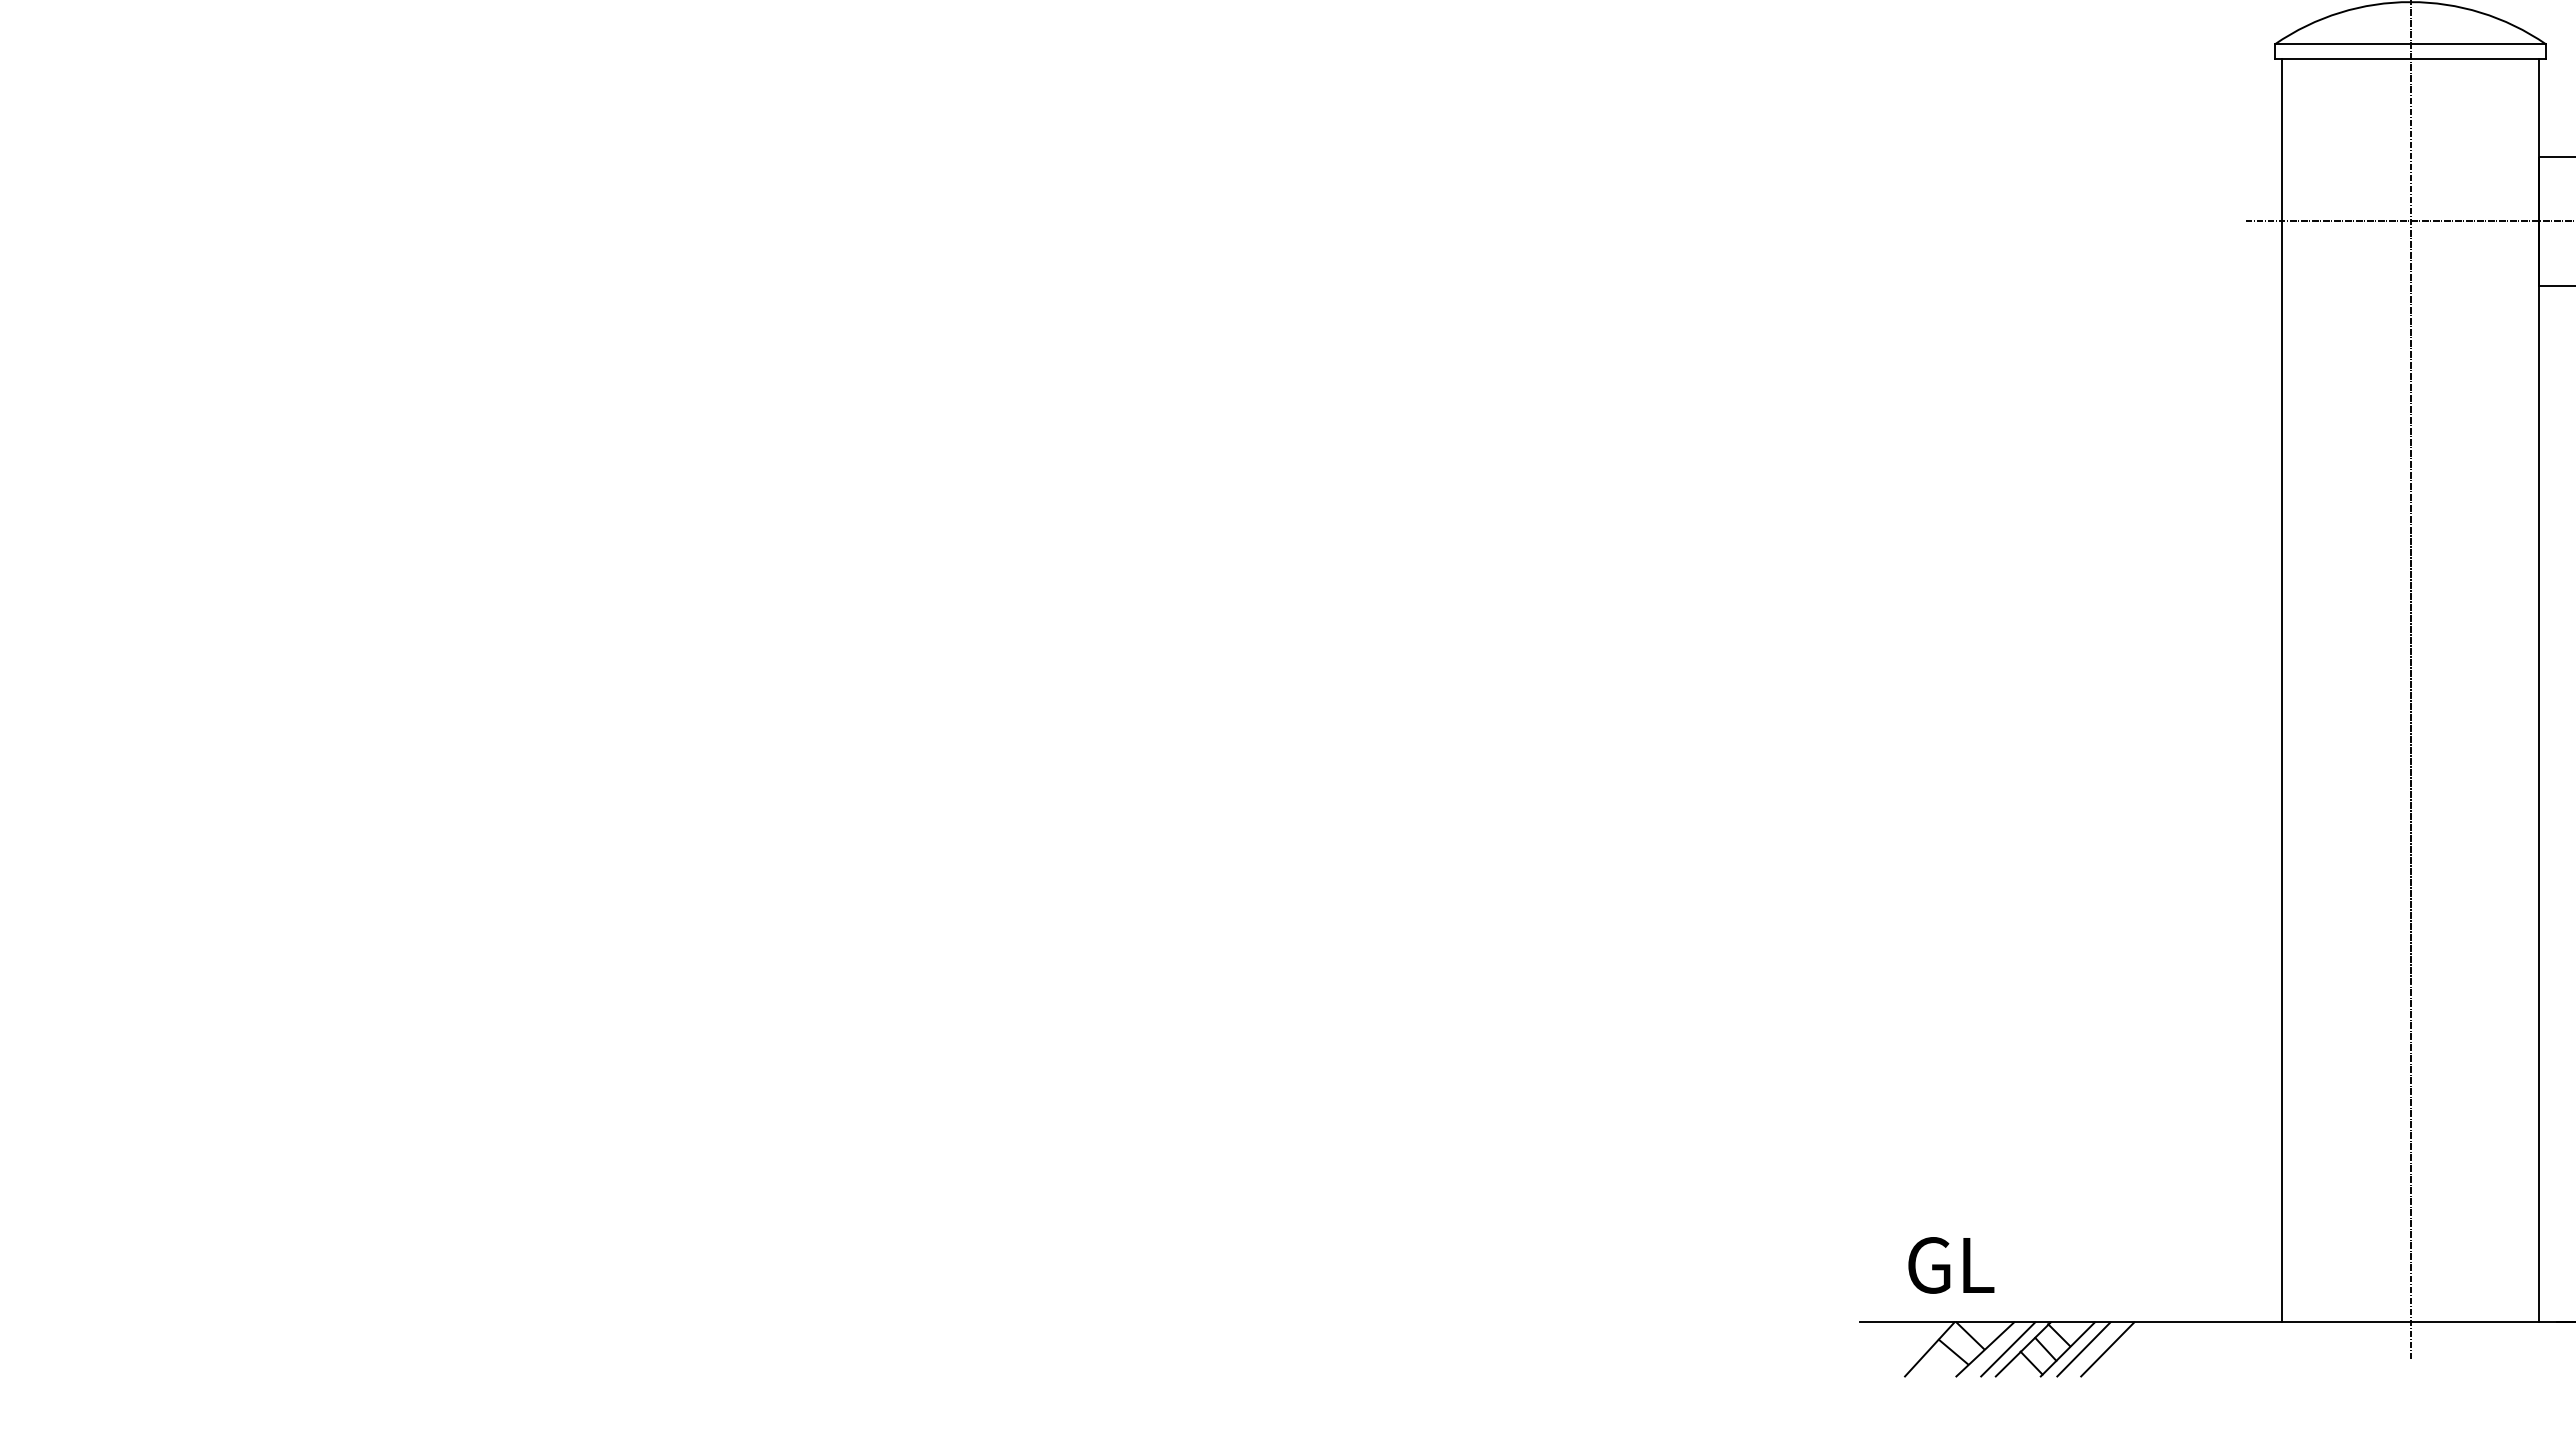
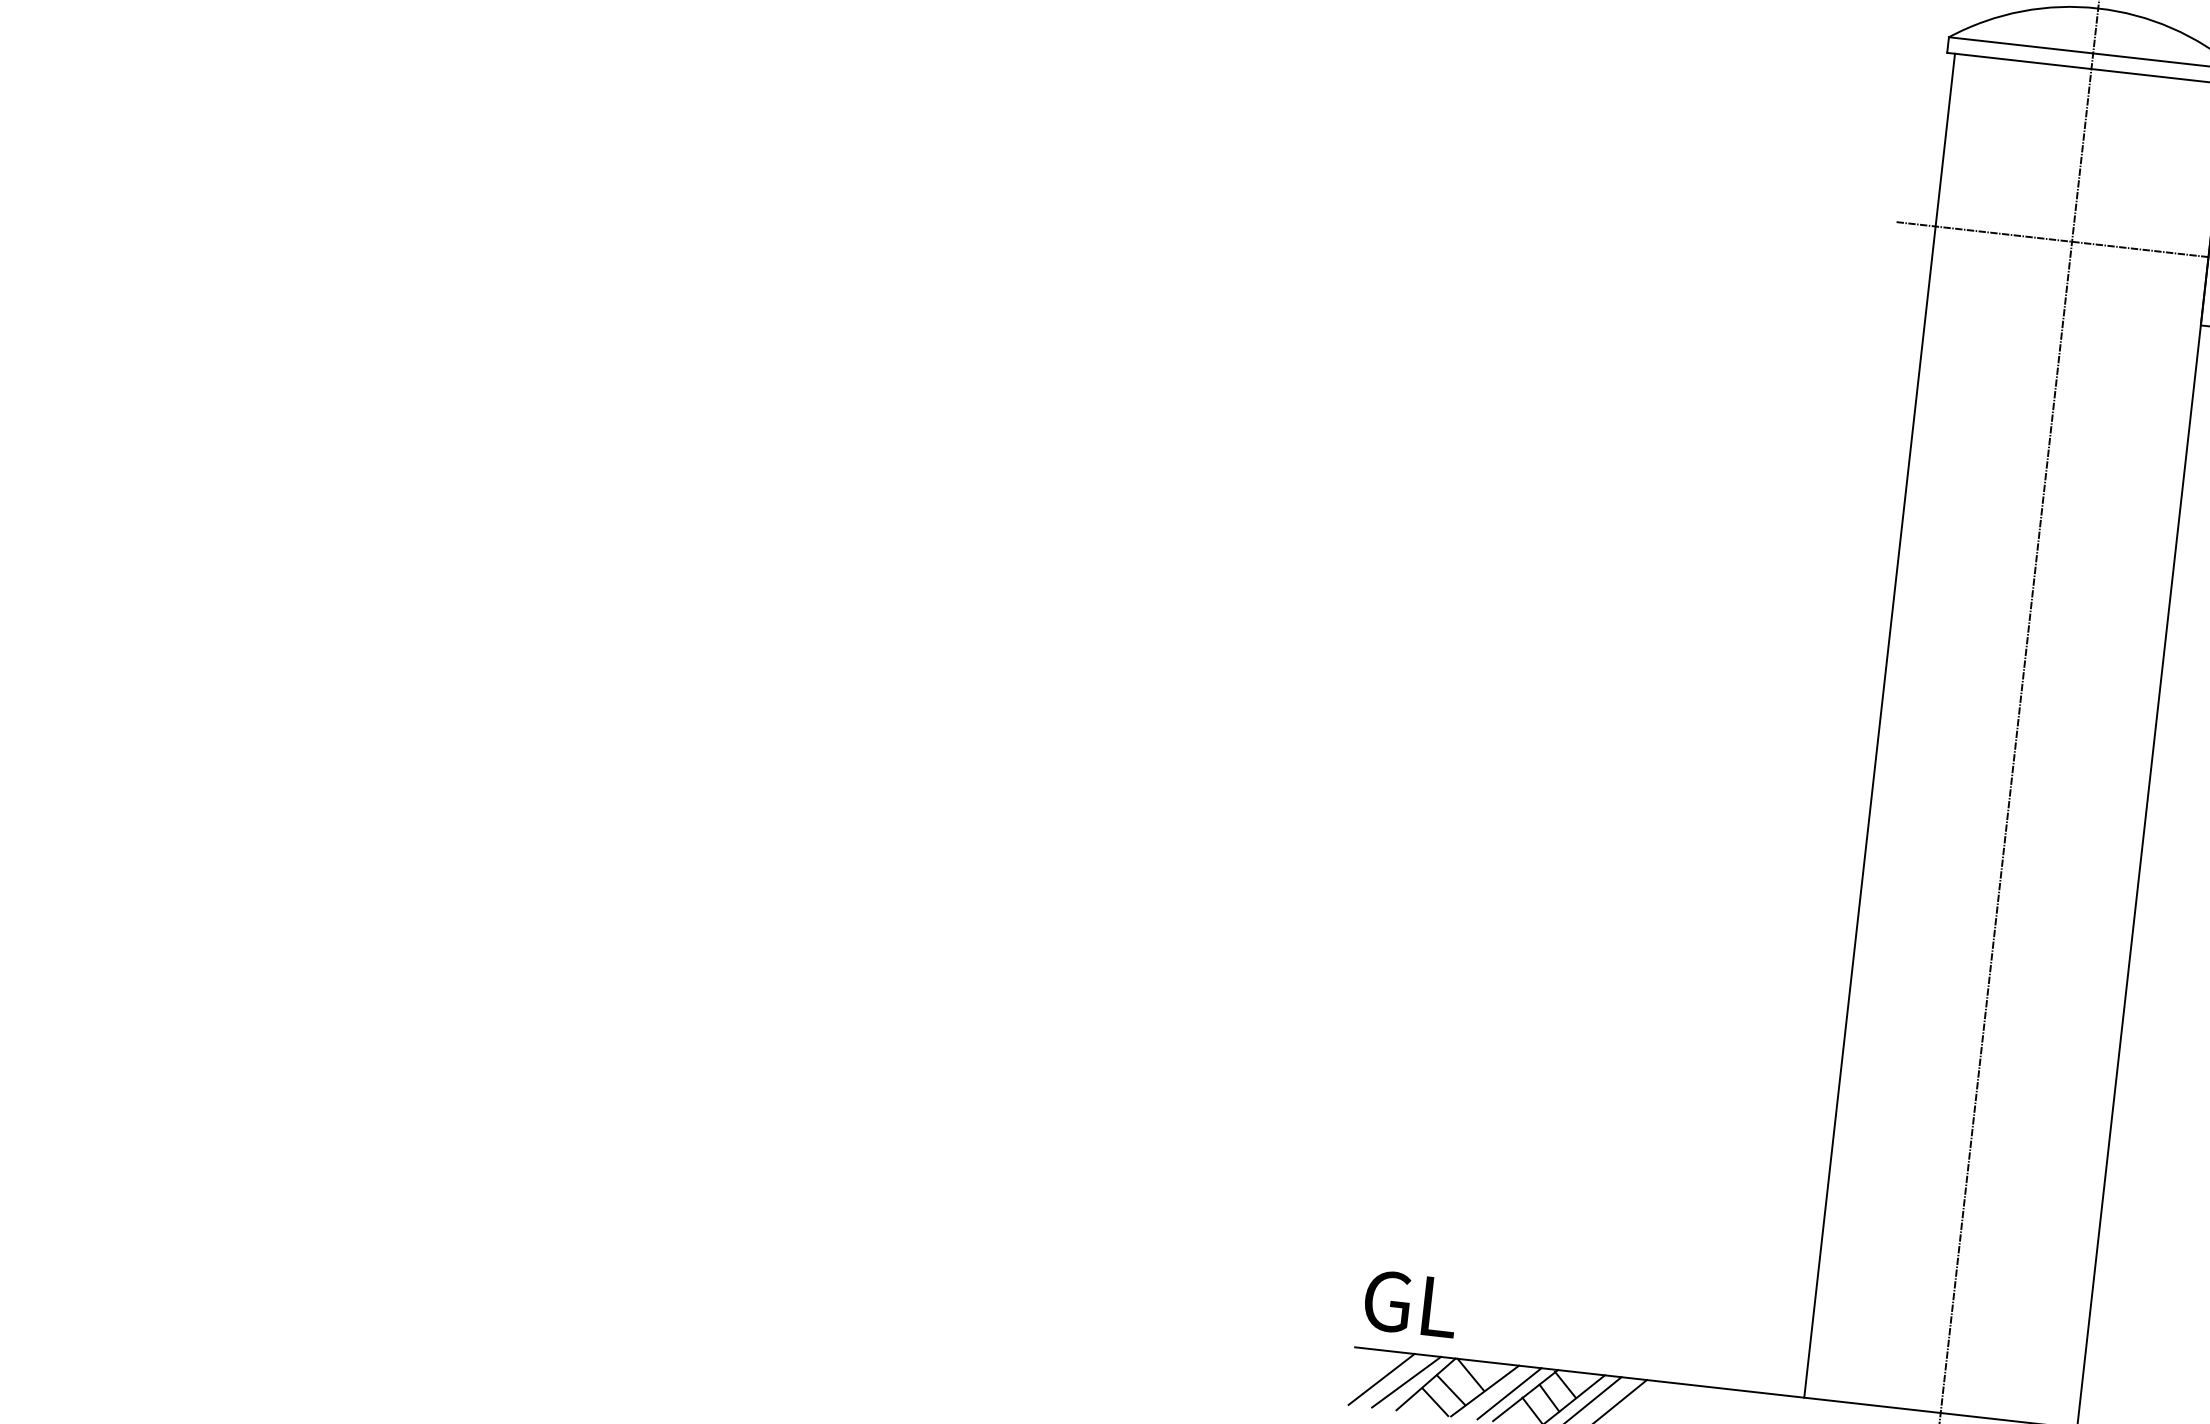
text: (1951, 1265) -> (1411, 1304), moved
line: (1888, 1349) -> (1382, 1379), added
line: (1911, 1349) -> (1406, 1382), added
line: (1940, 1364) -> (1435, 1401), added

